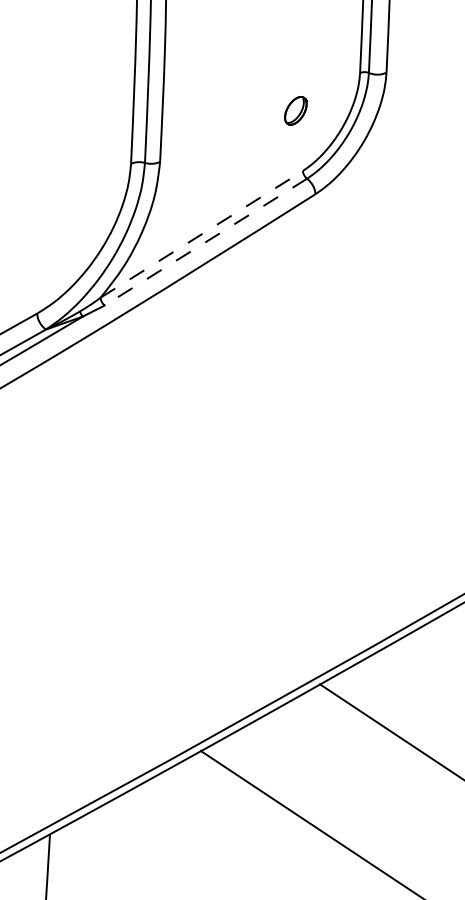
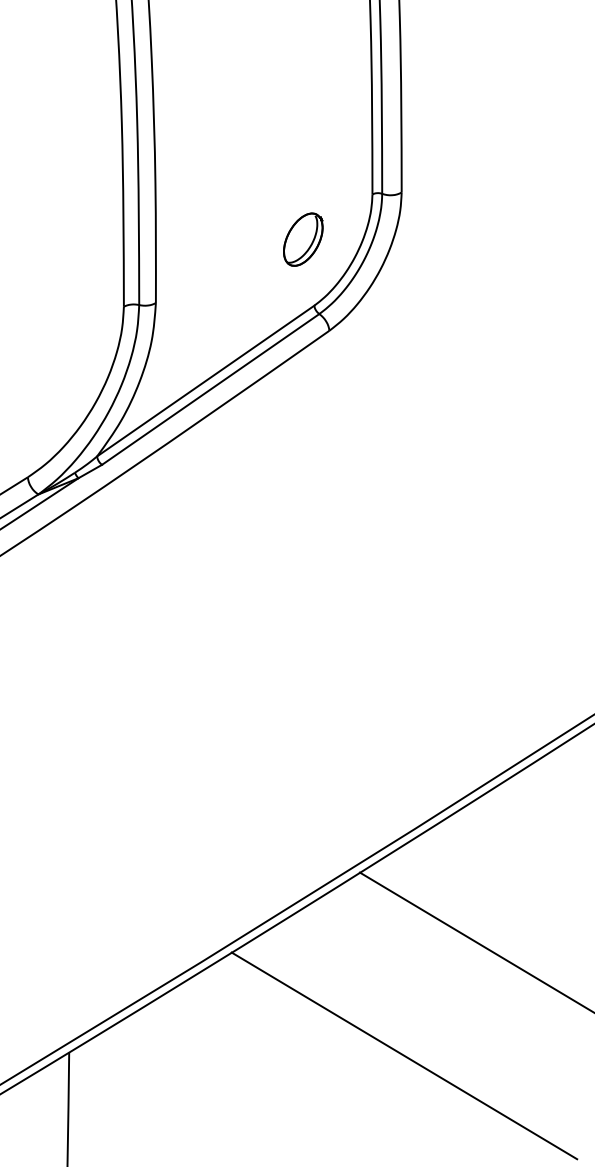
part: (295, 110) -> (303, 239), size x1.67
line: (202, 233) -> (206, 380), dashed -> solid
line: (205, 242) -> (210, 389), dashed -> solid

